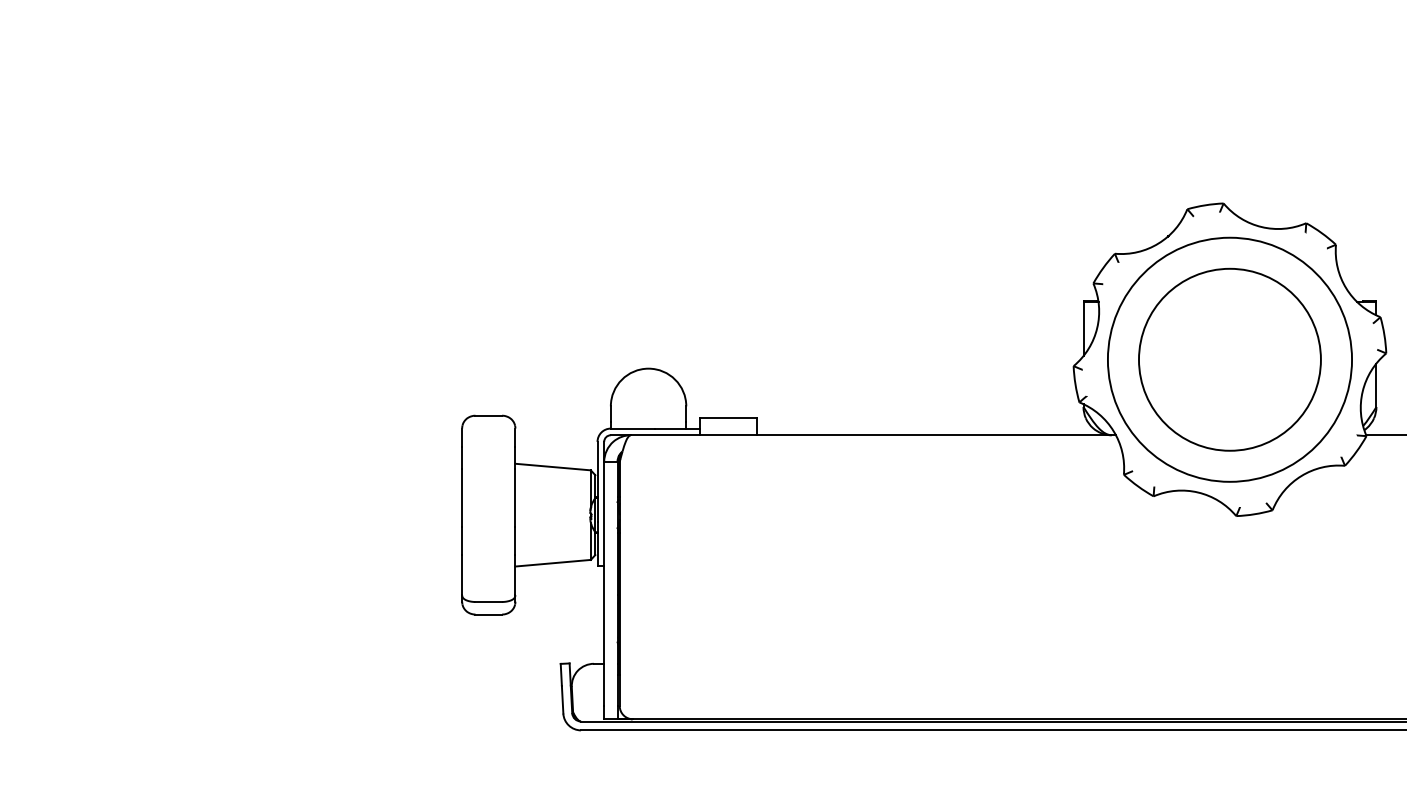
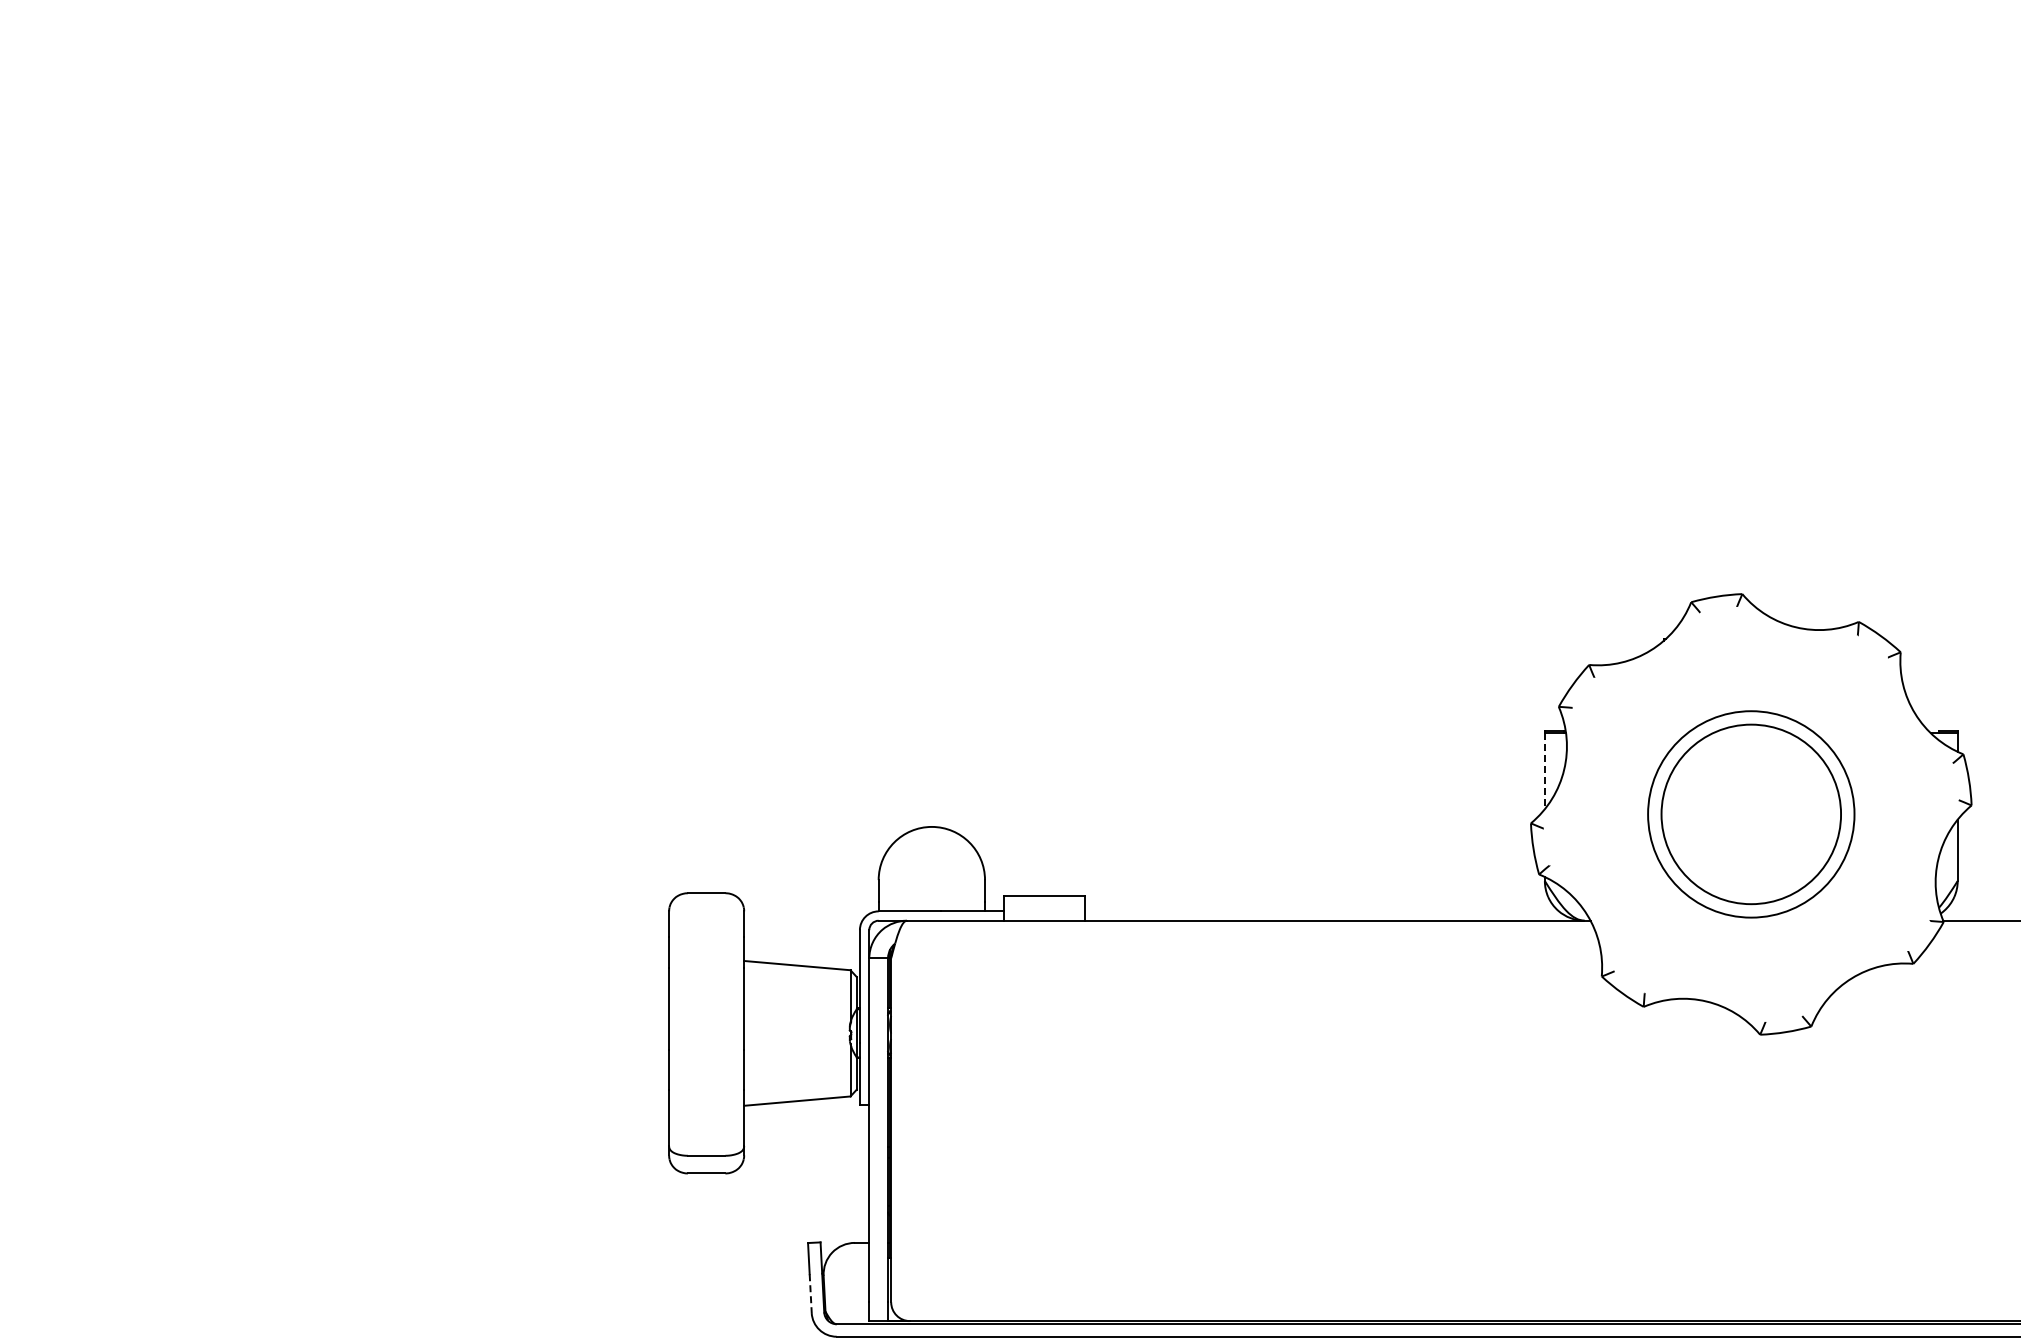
line: (1083, 329) -> (1544, 771), solid -> dashed
circle: (1230, 359) -> (1751, 814), size x0.6
circle: (1230, 359) -> (1751, 814), size x0.7
line: (562, 700) -> (810, 1294), solid -> dashed

